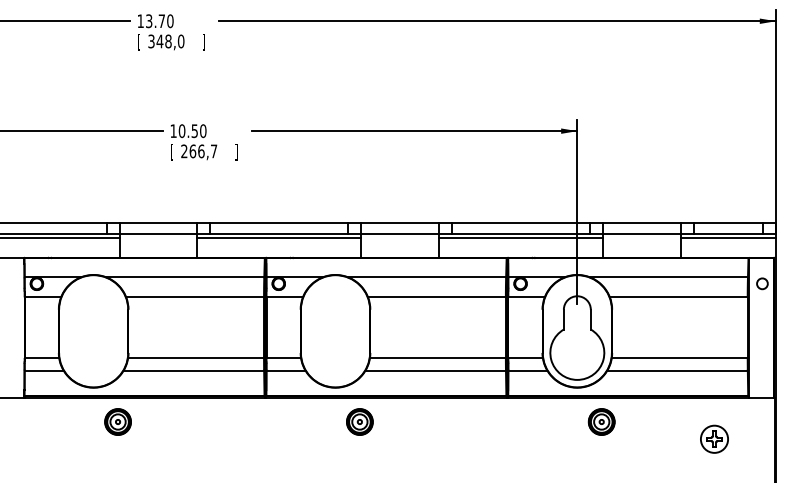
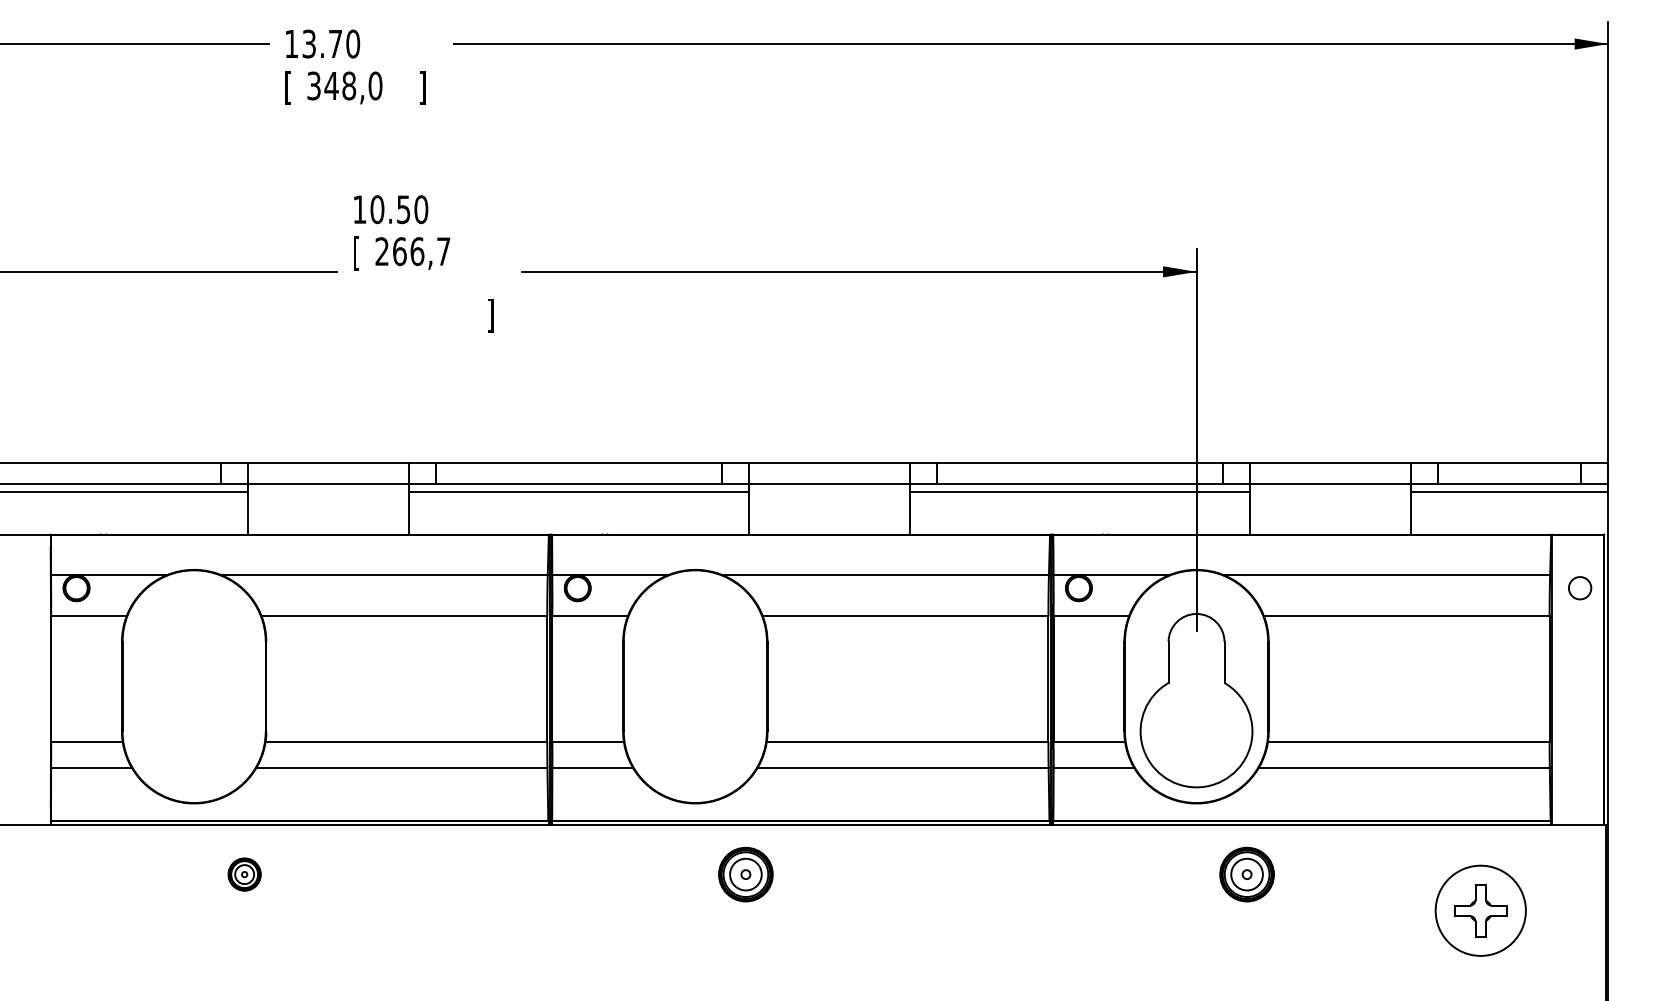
text: (194, 142) -> (403, 233), moved
part: (117, 421) -> (243, 873), size x0.6
part: (714, 438) -> (1480, 908), size x1.6

